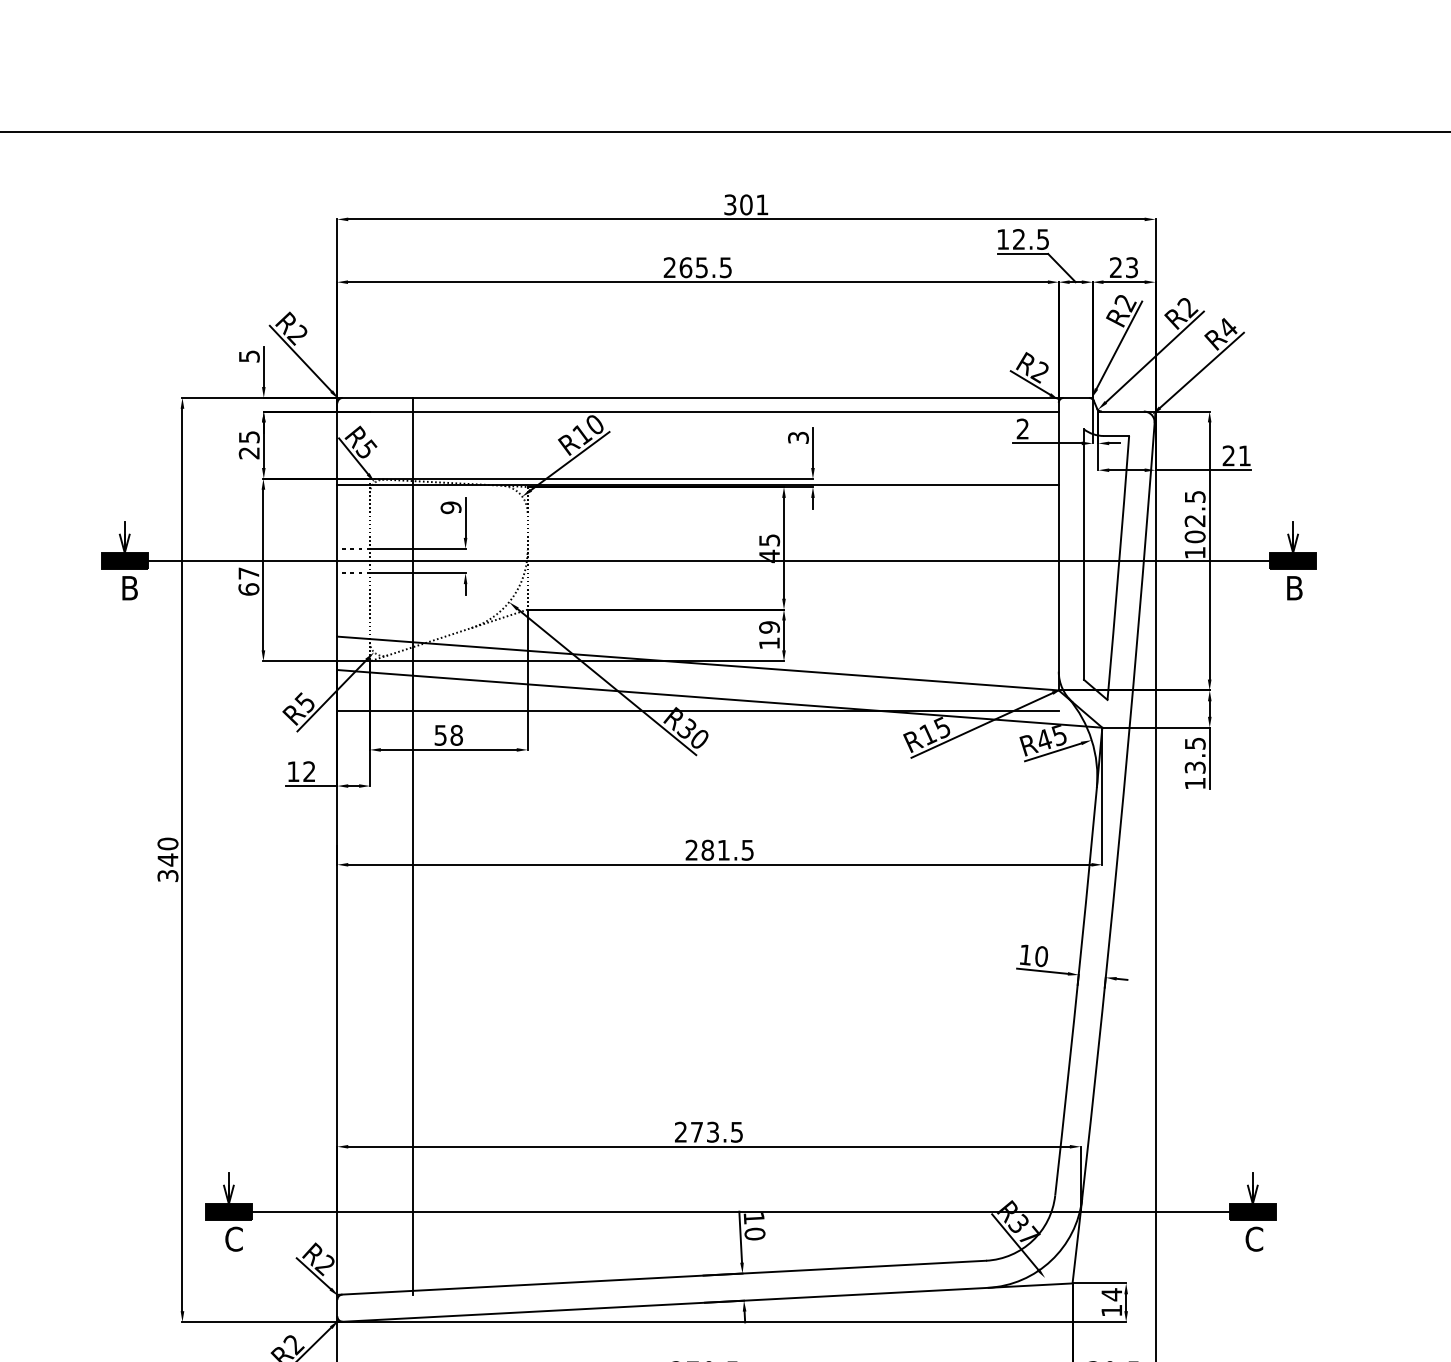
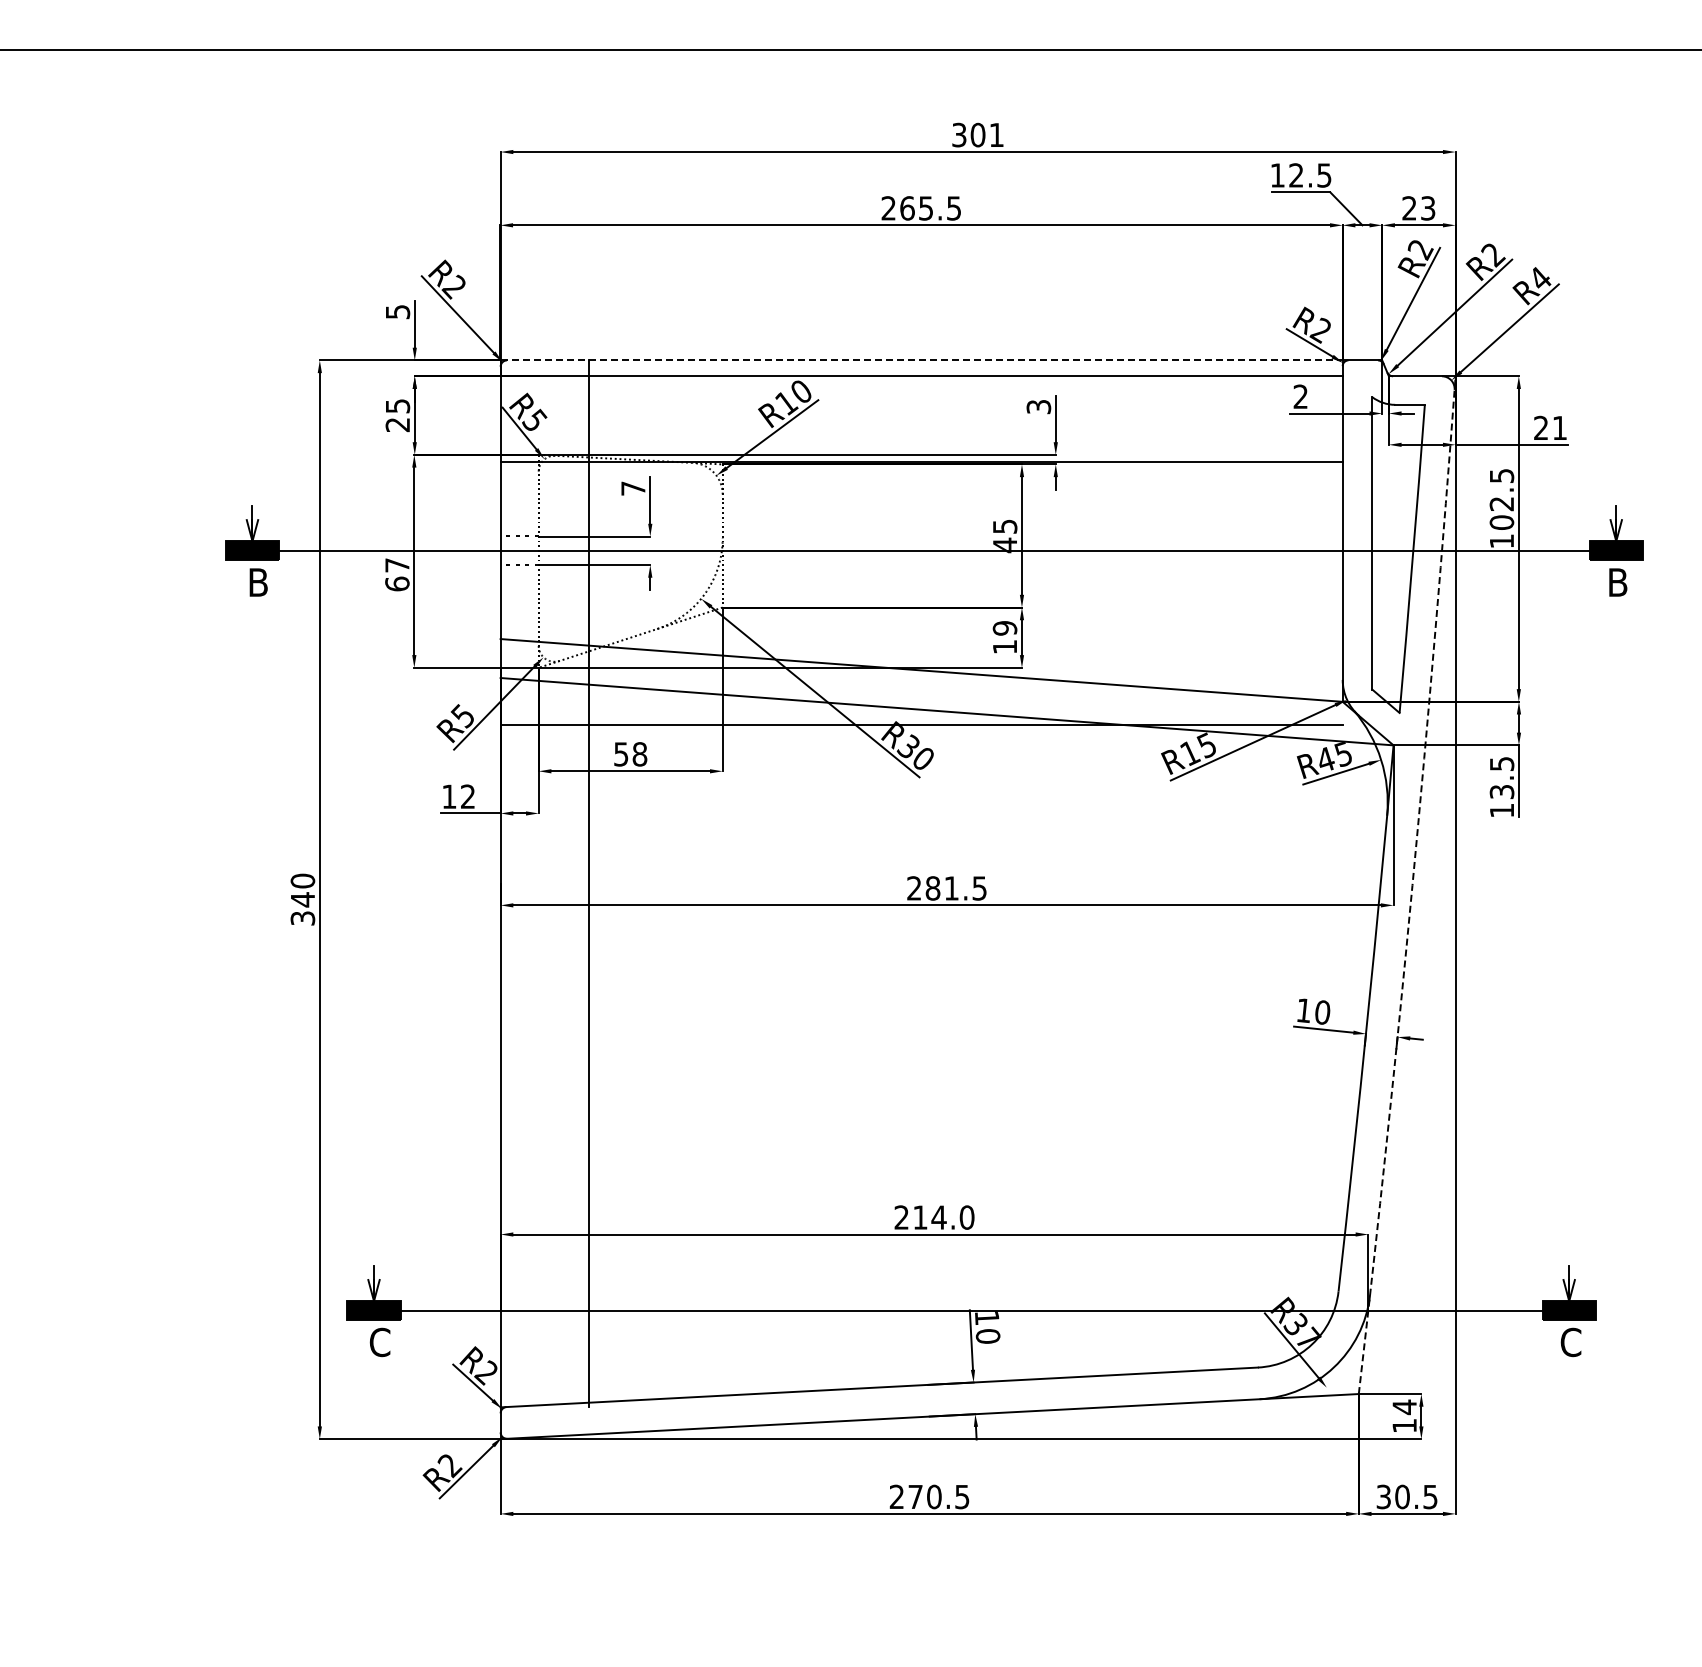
line: (698, 397) -> (922, 360), solid -> dashed
text: (451, 507) -> (633, 488), 9 -> 7
arc: (1118, 847) -> (1412, 885), solid -> dashed
text: (716, 1132) -> (943, 1217), 273.5 -> 214.0

